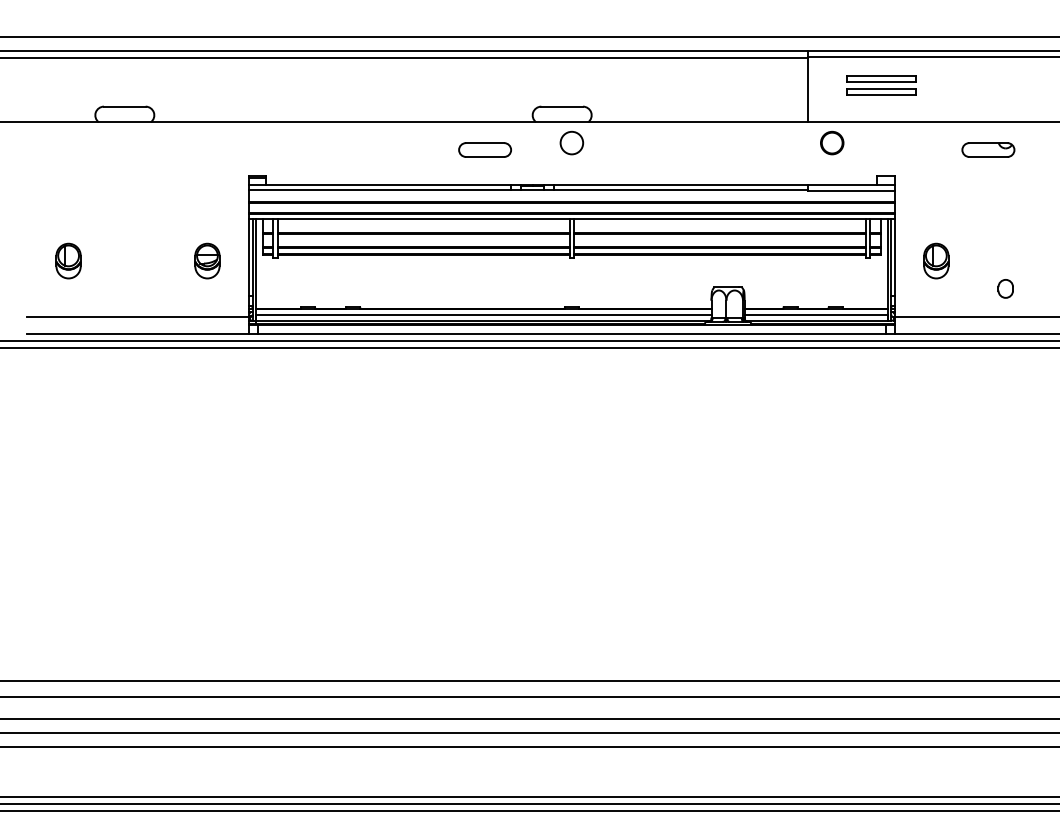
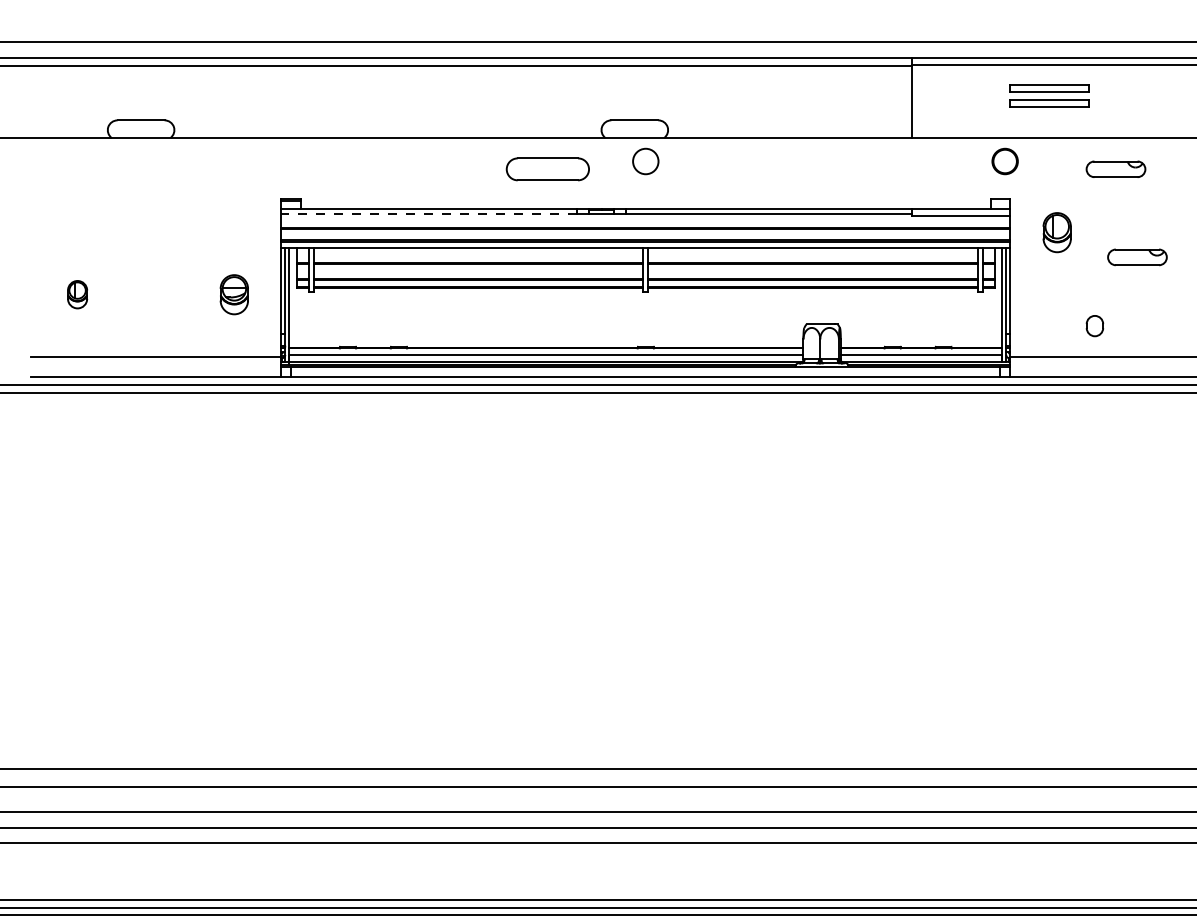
part: (881, 85) -> (1049, 96), moved
part: (832, 142) -> (1005, 160), moved
part: (484, 149) -> (547, 168), size x1.4
line: (380, 189) -> (429, 213), solid -> dashed
part: (1007, 227) -> (1137, 256), added
part: (68, 260) -> (77, 294), size x0.7
part: (936, 260) -> (1057, 231), moved
part: (1005, 288) -> (1094, 325), moved

